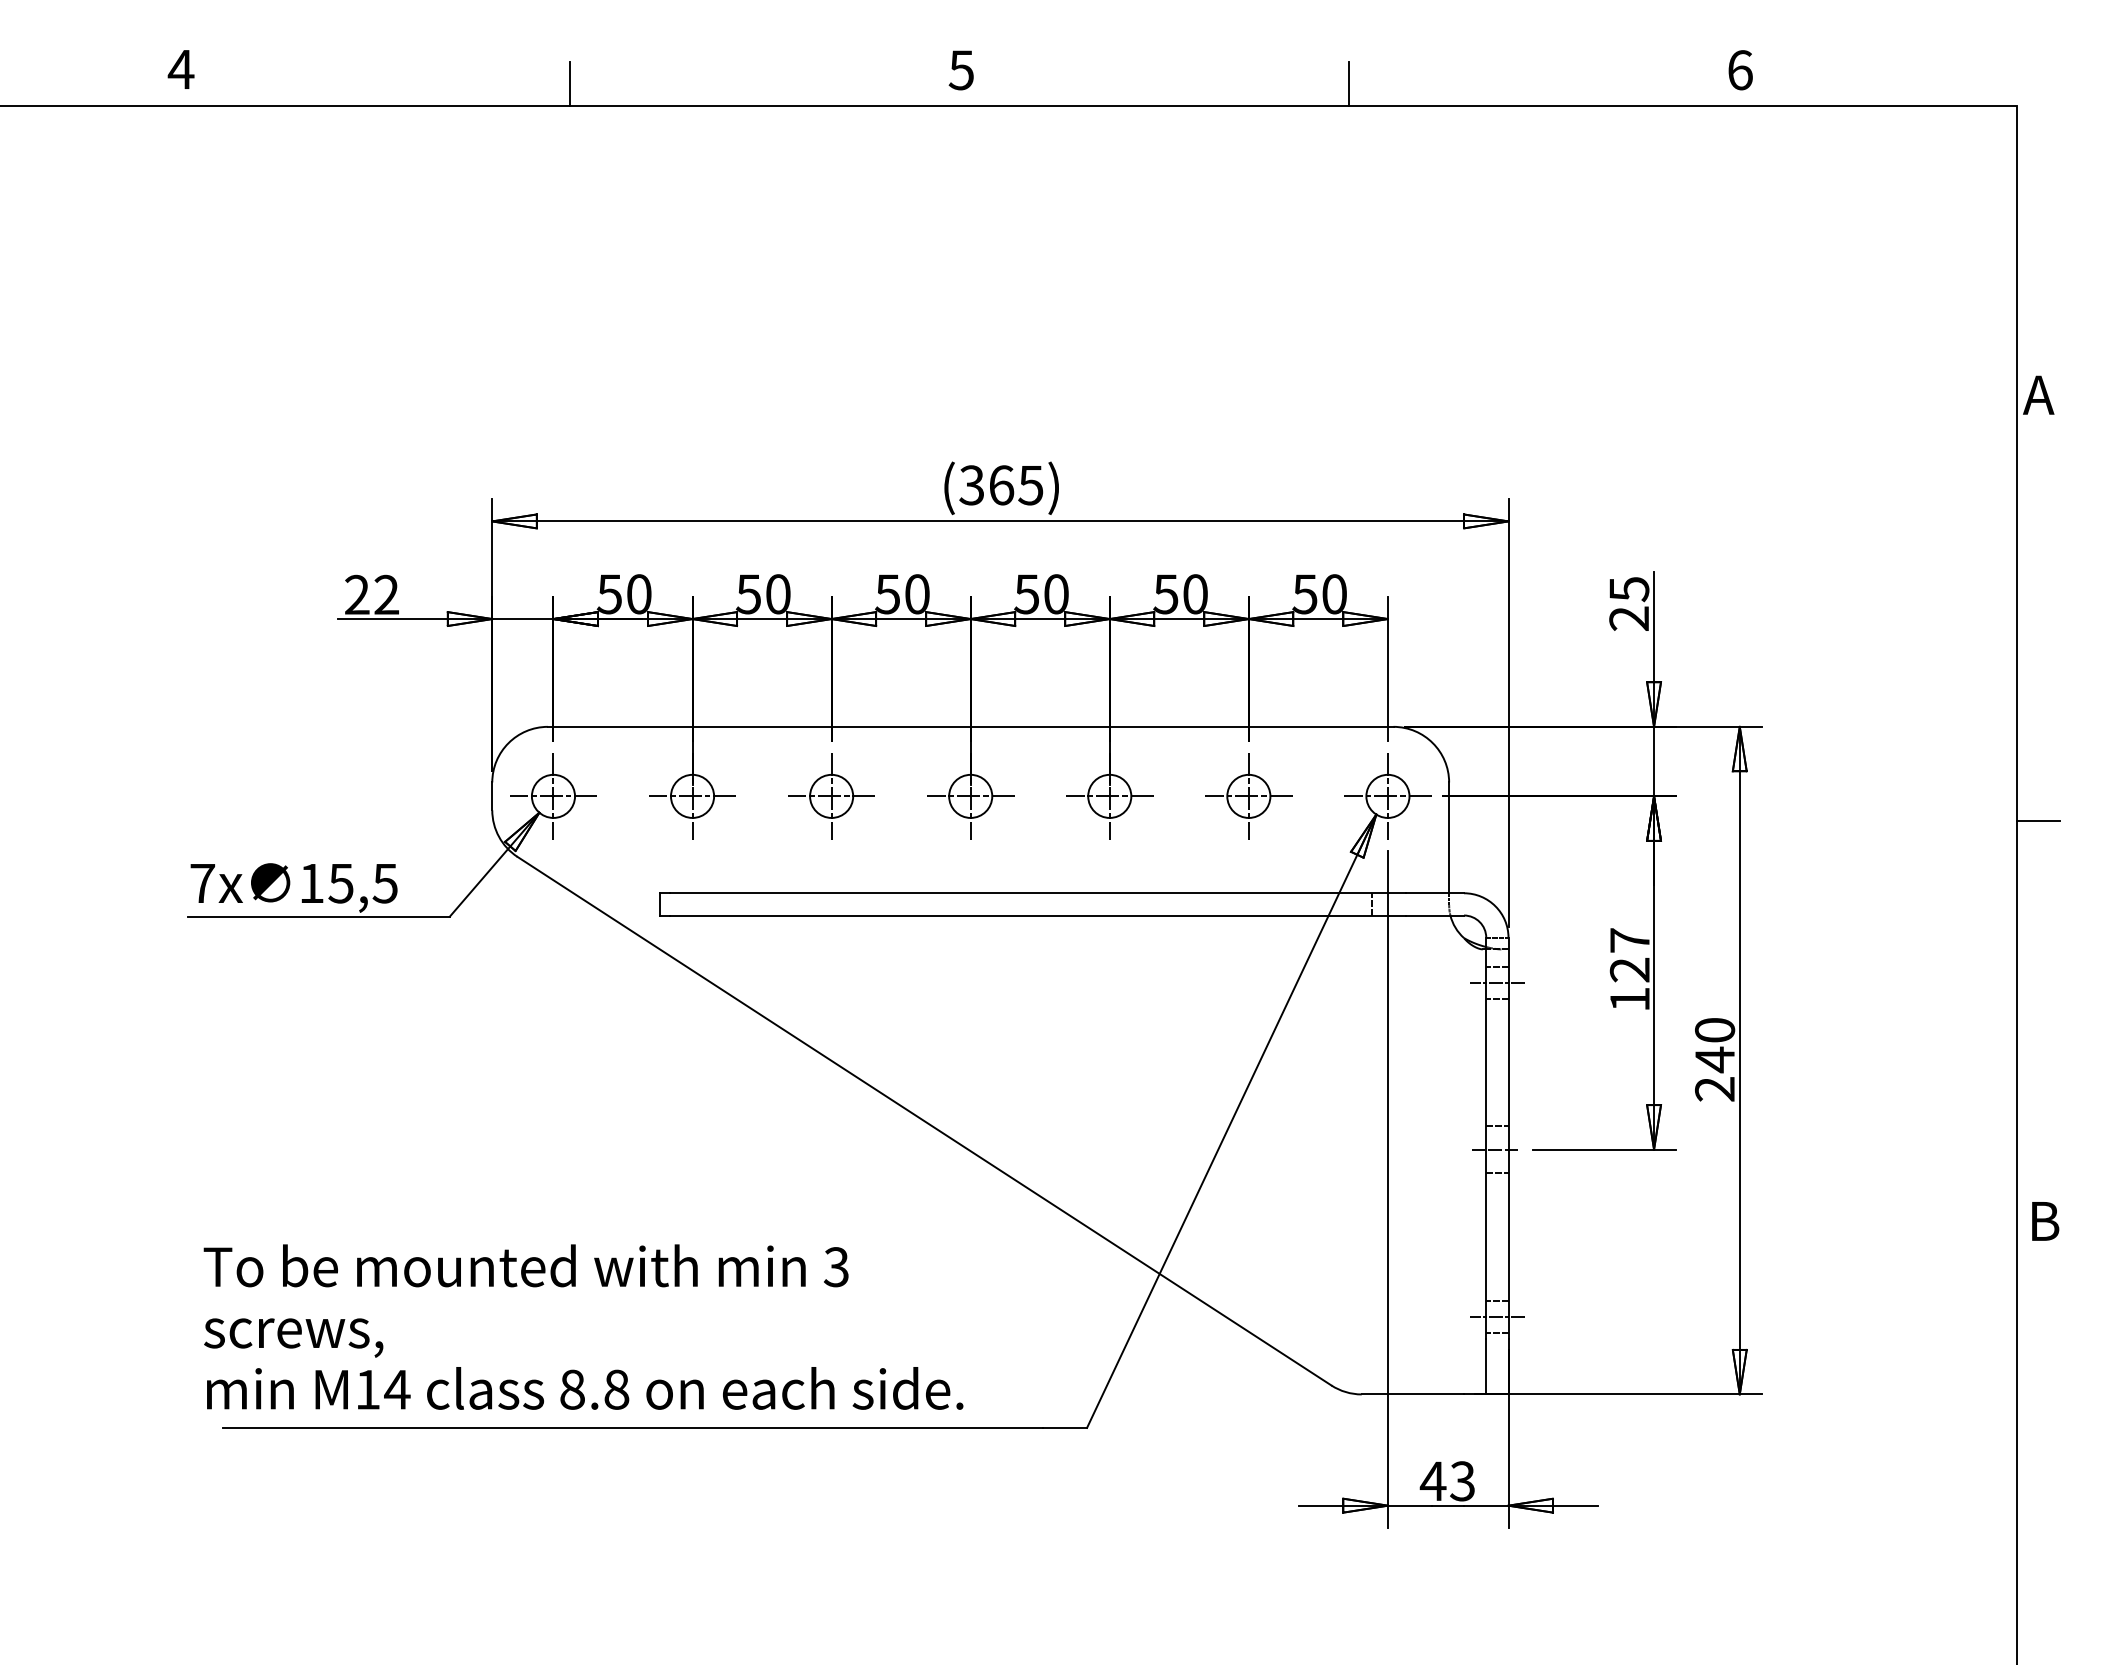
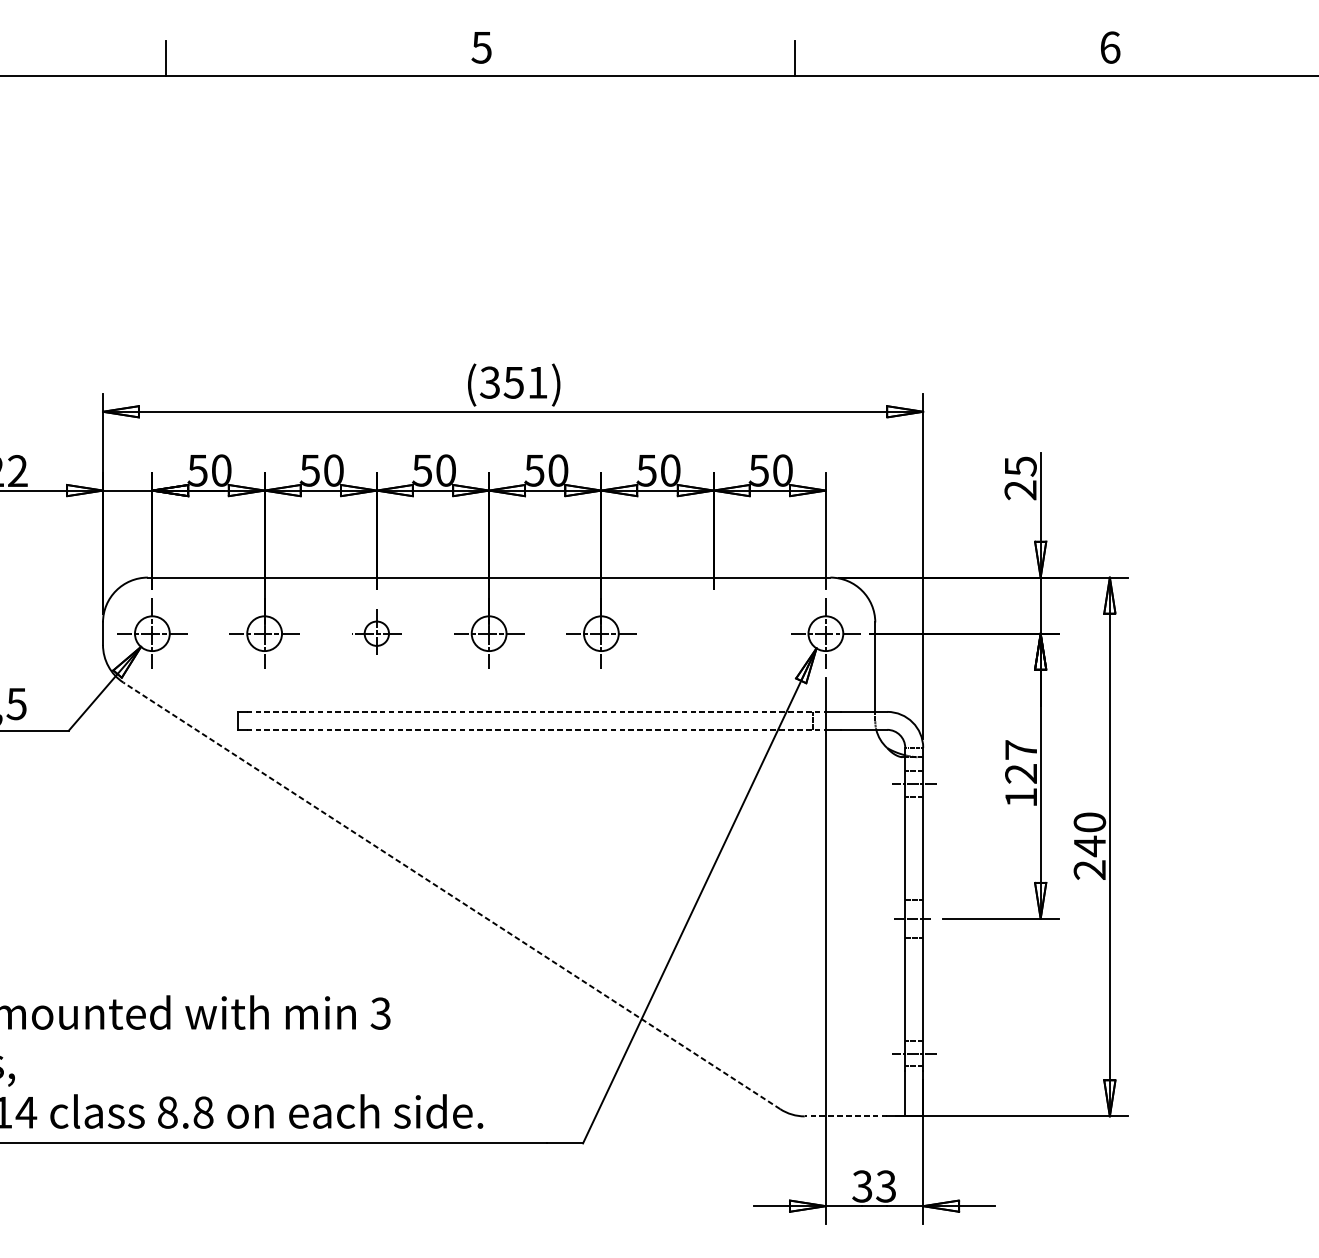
text: (1015, 485) -> (525, 382), (365) -> (351)
part: (831, 796) -> (376, 633), size x0.7
part: (1248, 796) -> (713, 633), removed
line: (1030, 893) -> (537, 712), solid -> dashed
line: (1030, 915) -> (537, 729), solid -> dashed
line: (924, 1120) -> (451, 895), solid -> dashed
line: (1412, 1394) -> (845, 1116), solid -> dashed
text: (1432, 1481) -> (861, 1186), 43 -> 33

